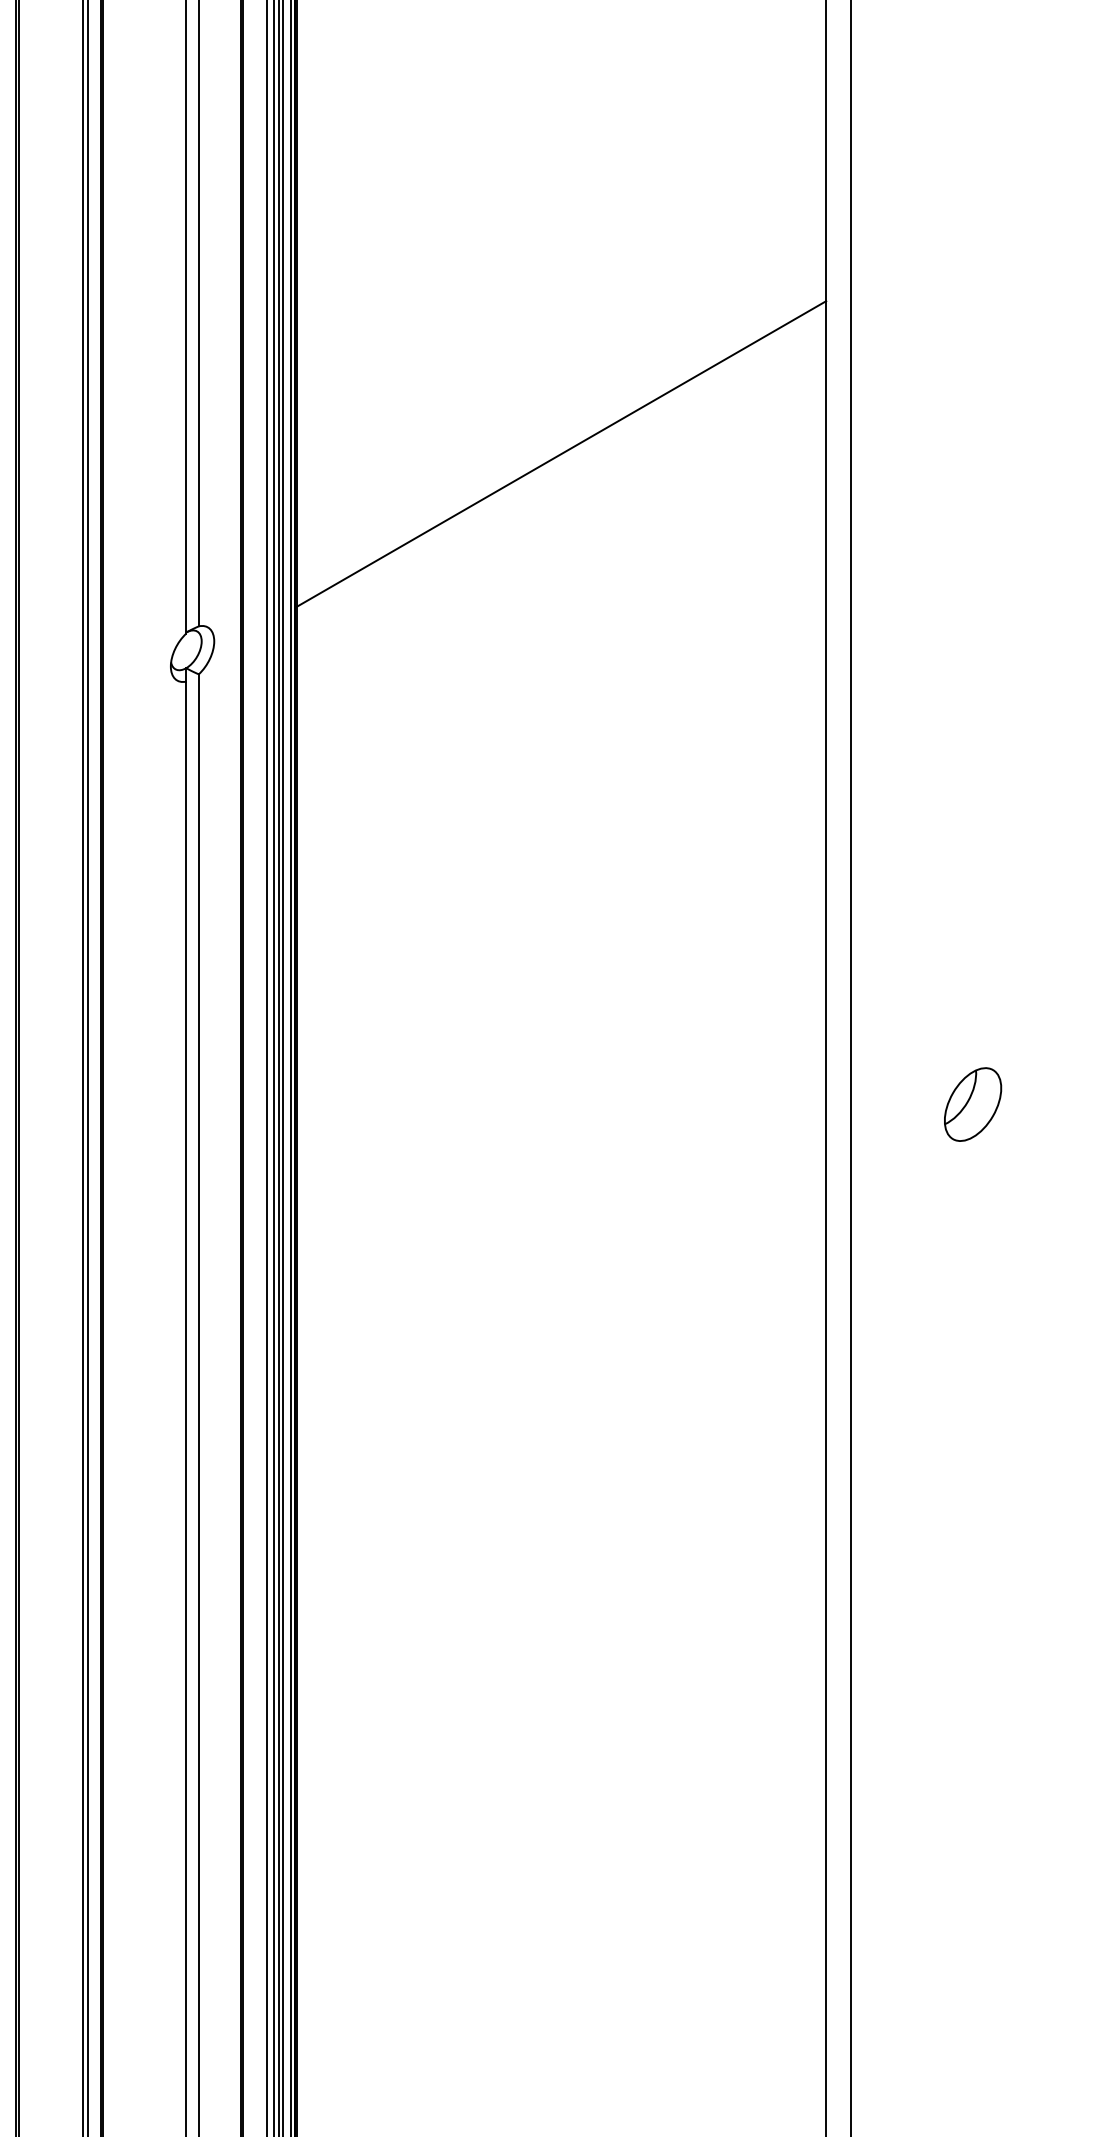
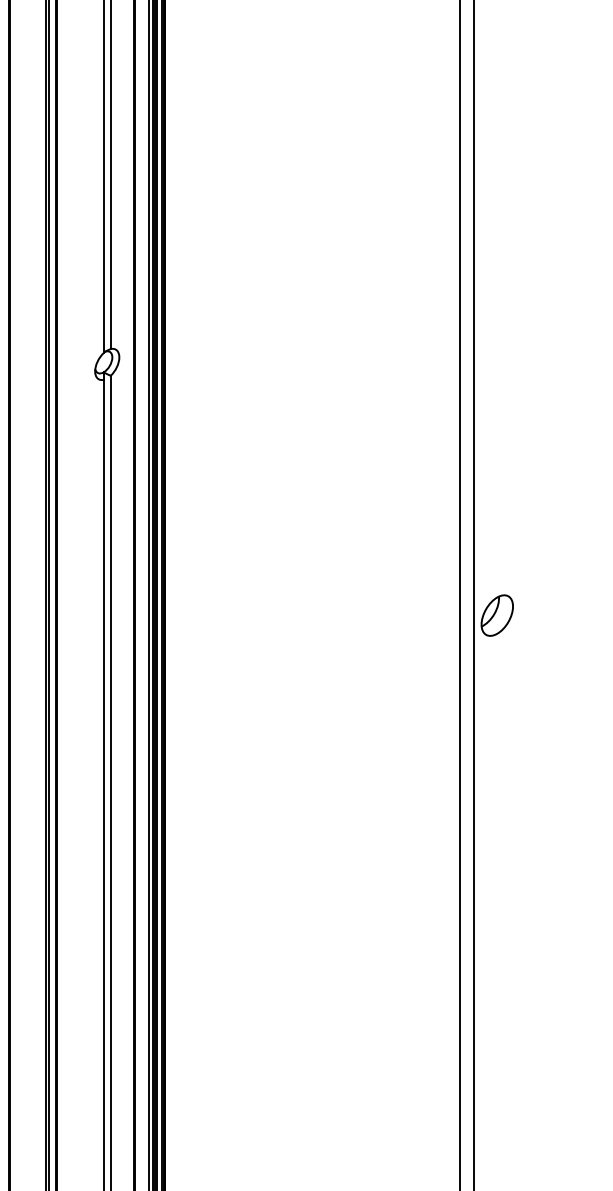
line: (560, 453) -> (312, 252), removed
part: (971, 1104) -> (496, 615), moved

